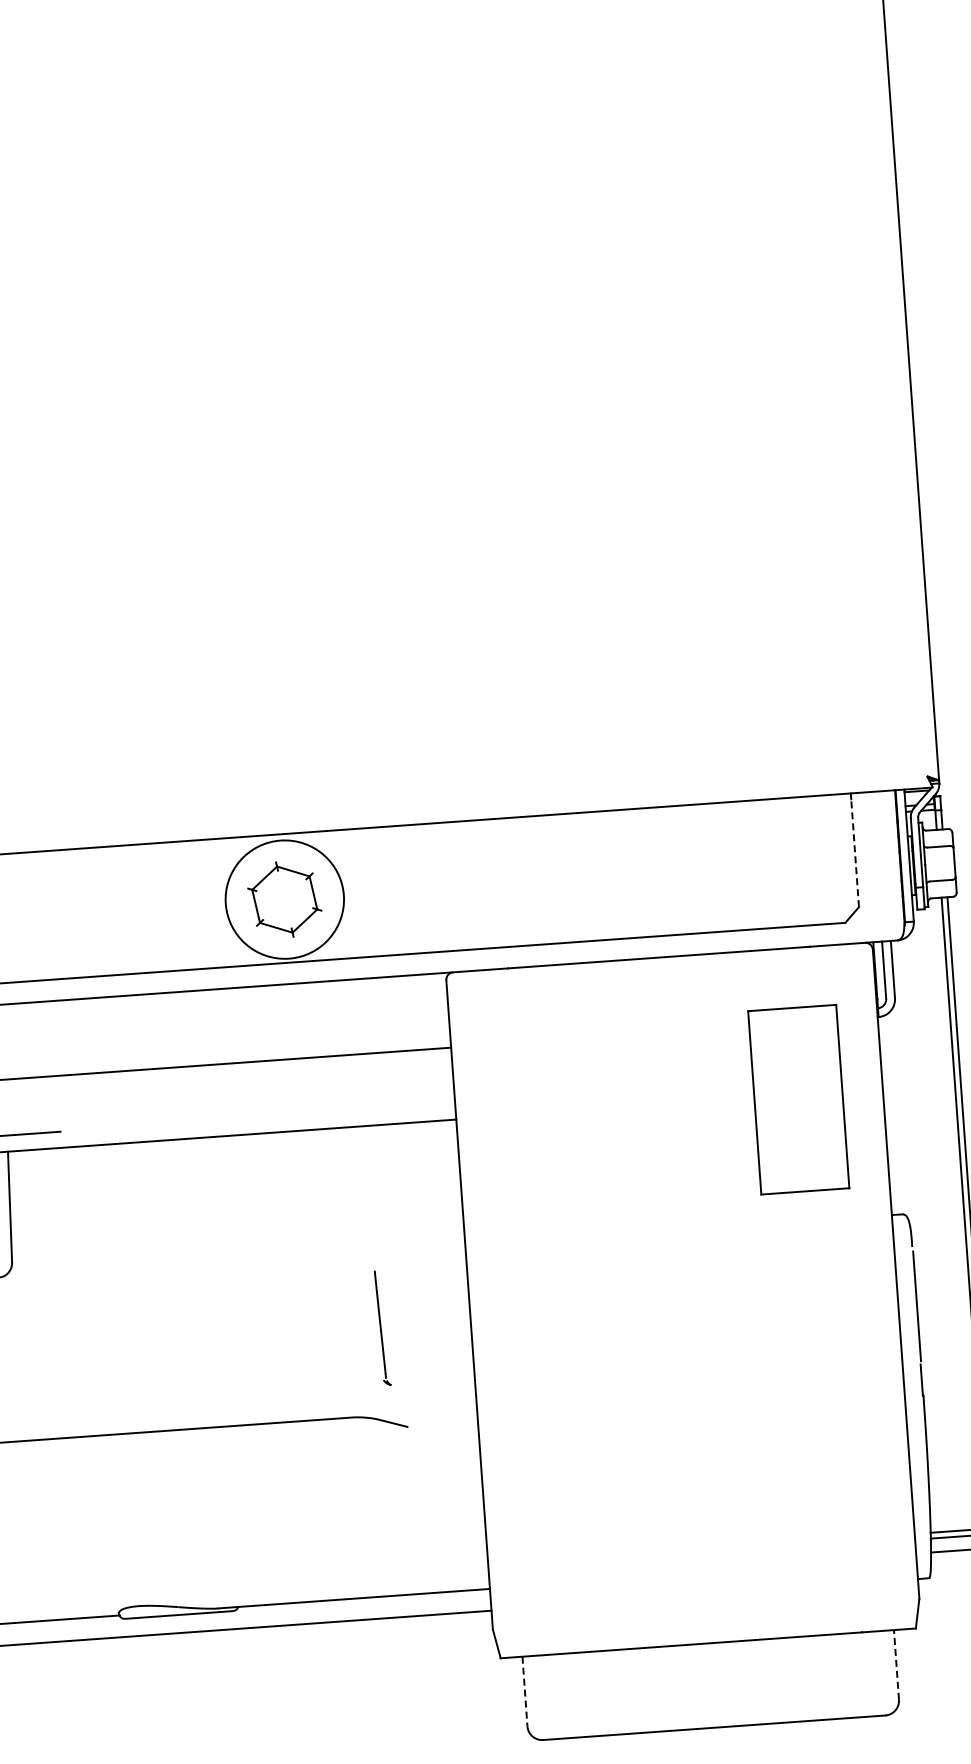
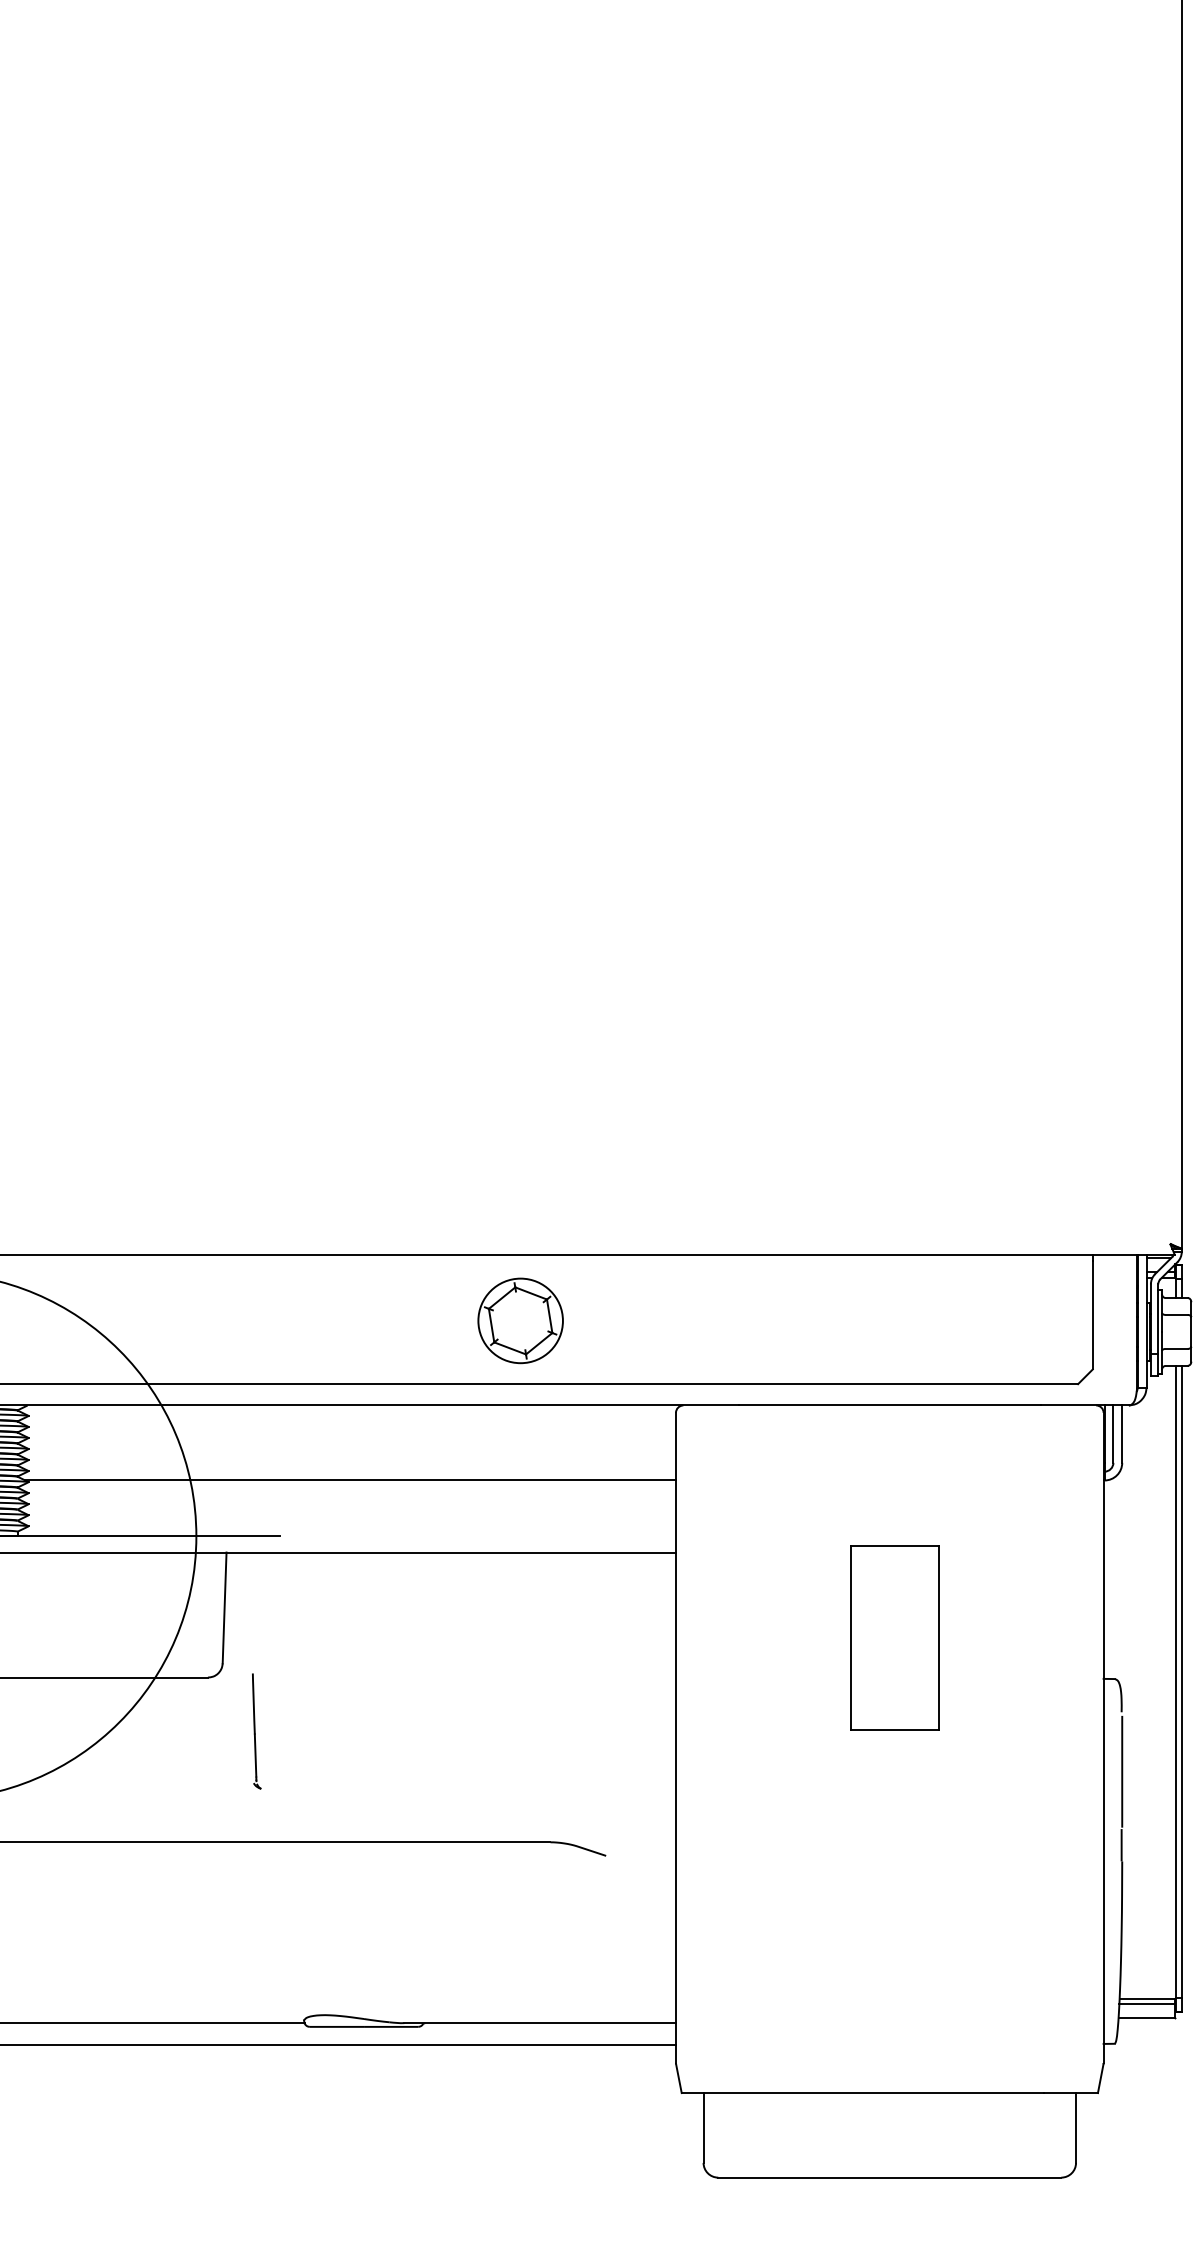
line: (854, 852) -> (1092, 1314), dashed -> solid
circle: (284, 899) -> (520, 1320), size x0.71
part: (798, 1099) -> (894, 1637), moved
part: (382, 1328) -> (256, 1731), moved
line: (896, 1664) -> (1076, 2127), dashed -> solid
line: (524, 1691) -> (703, 2127), dashed -> solid

